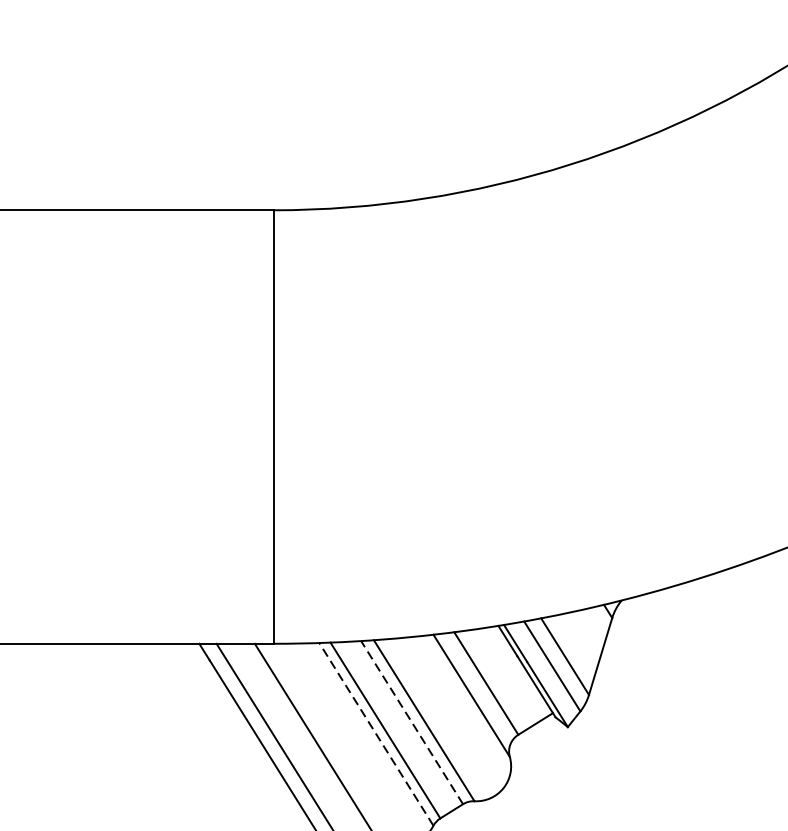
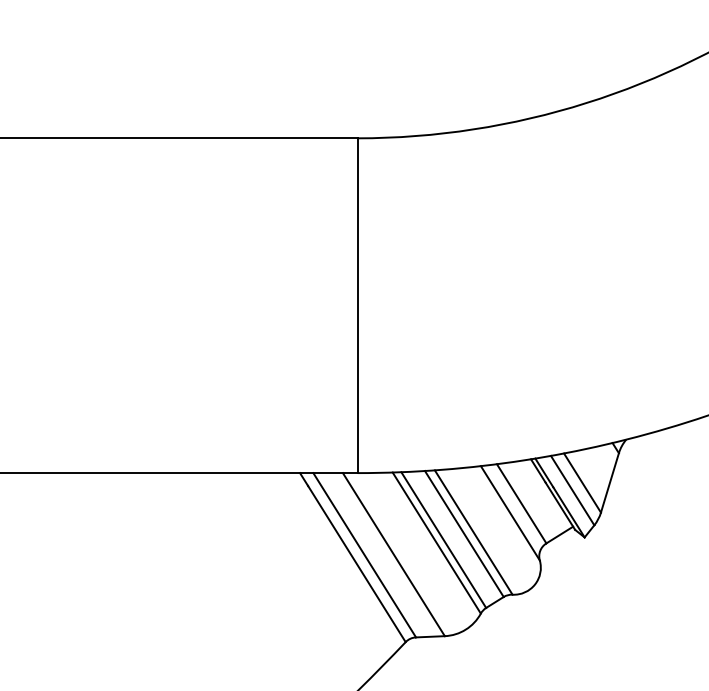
line: (412, 721) -> (464, 533), dashed -> solid
line: (376, 733) -> (436, 542), dashed -> solid

